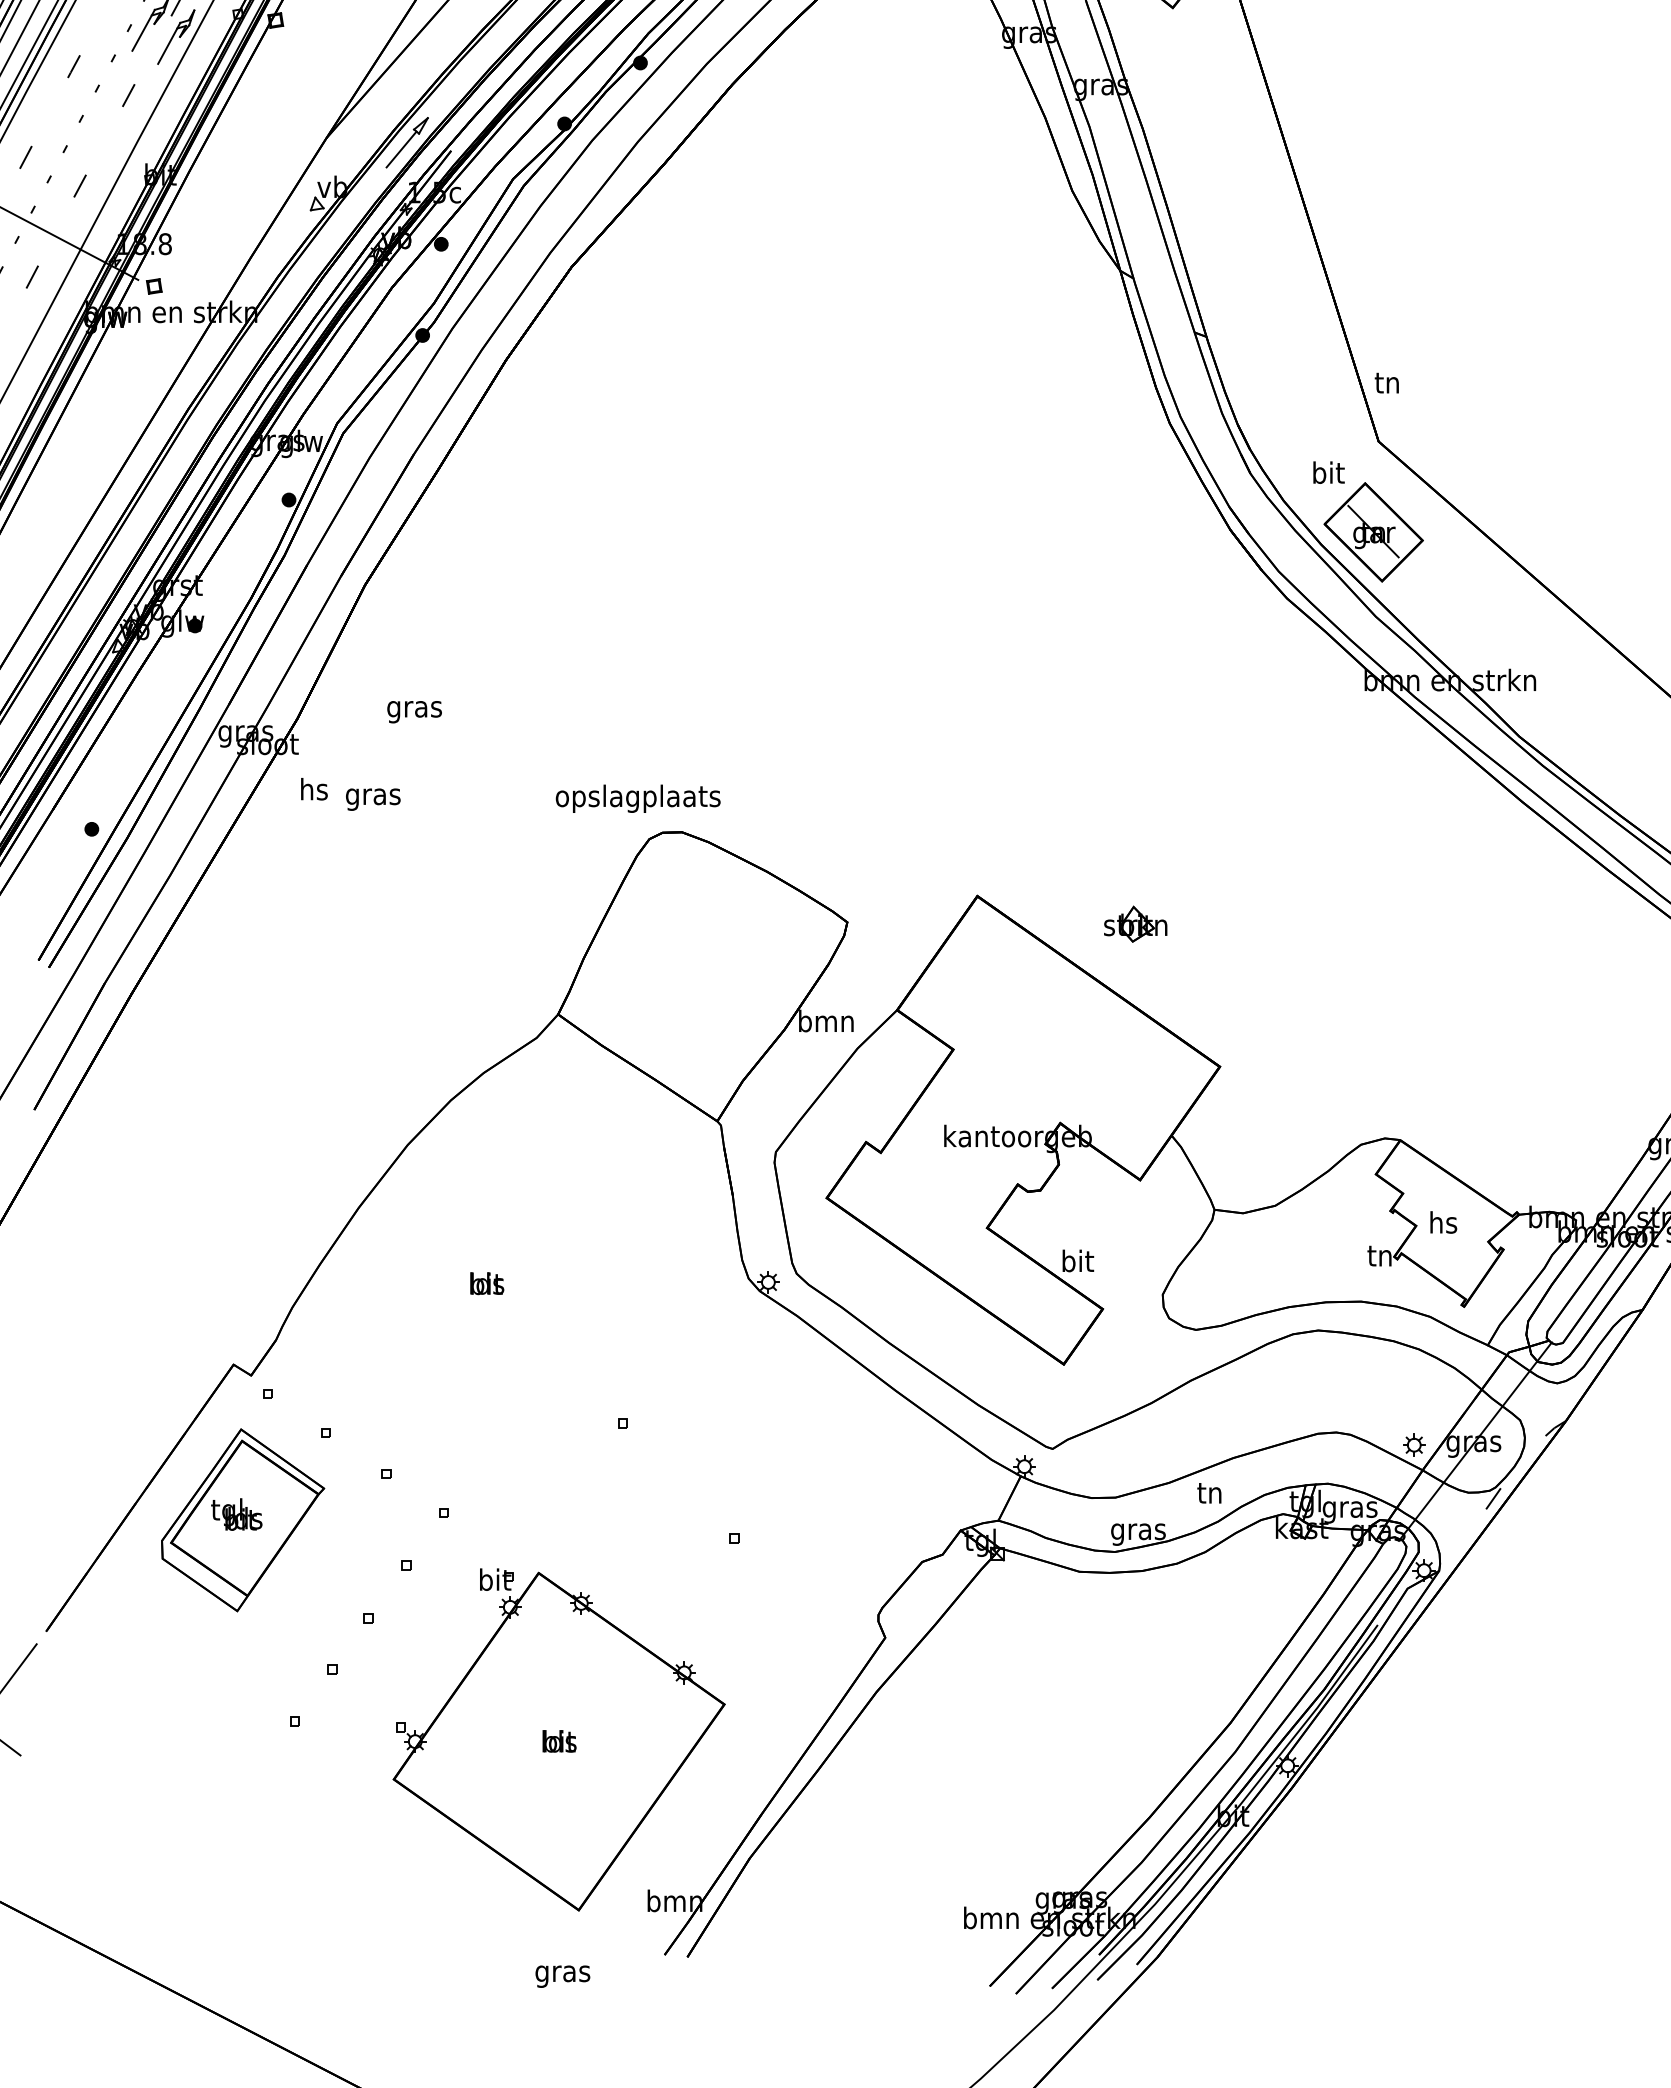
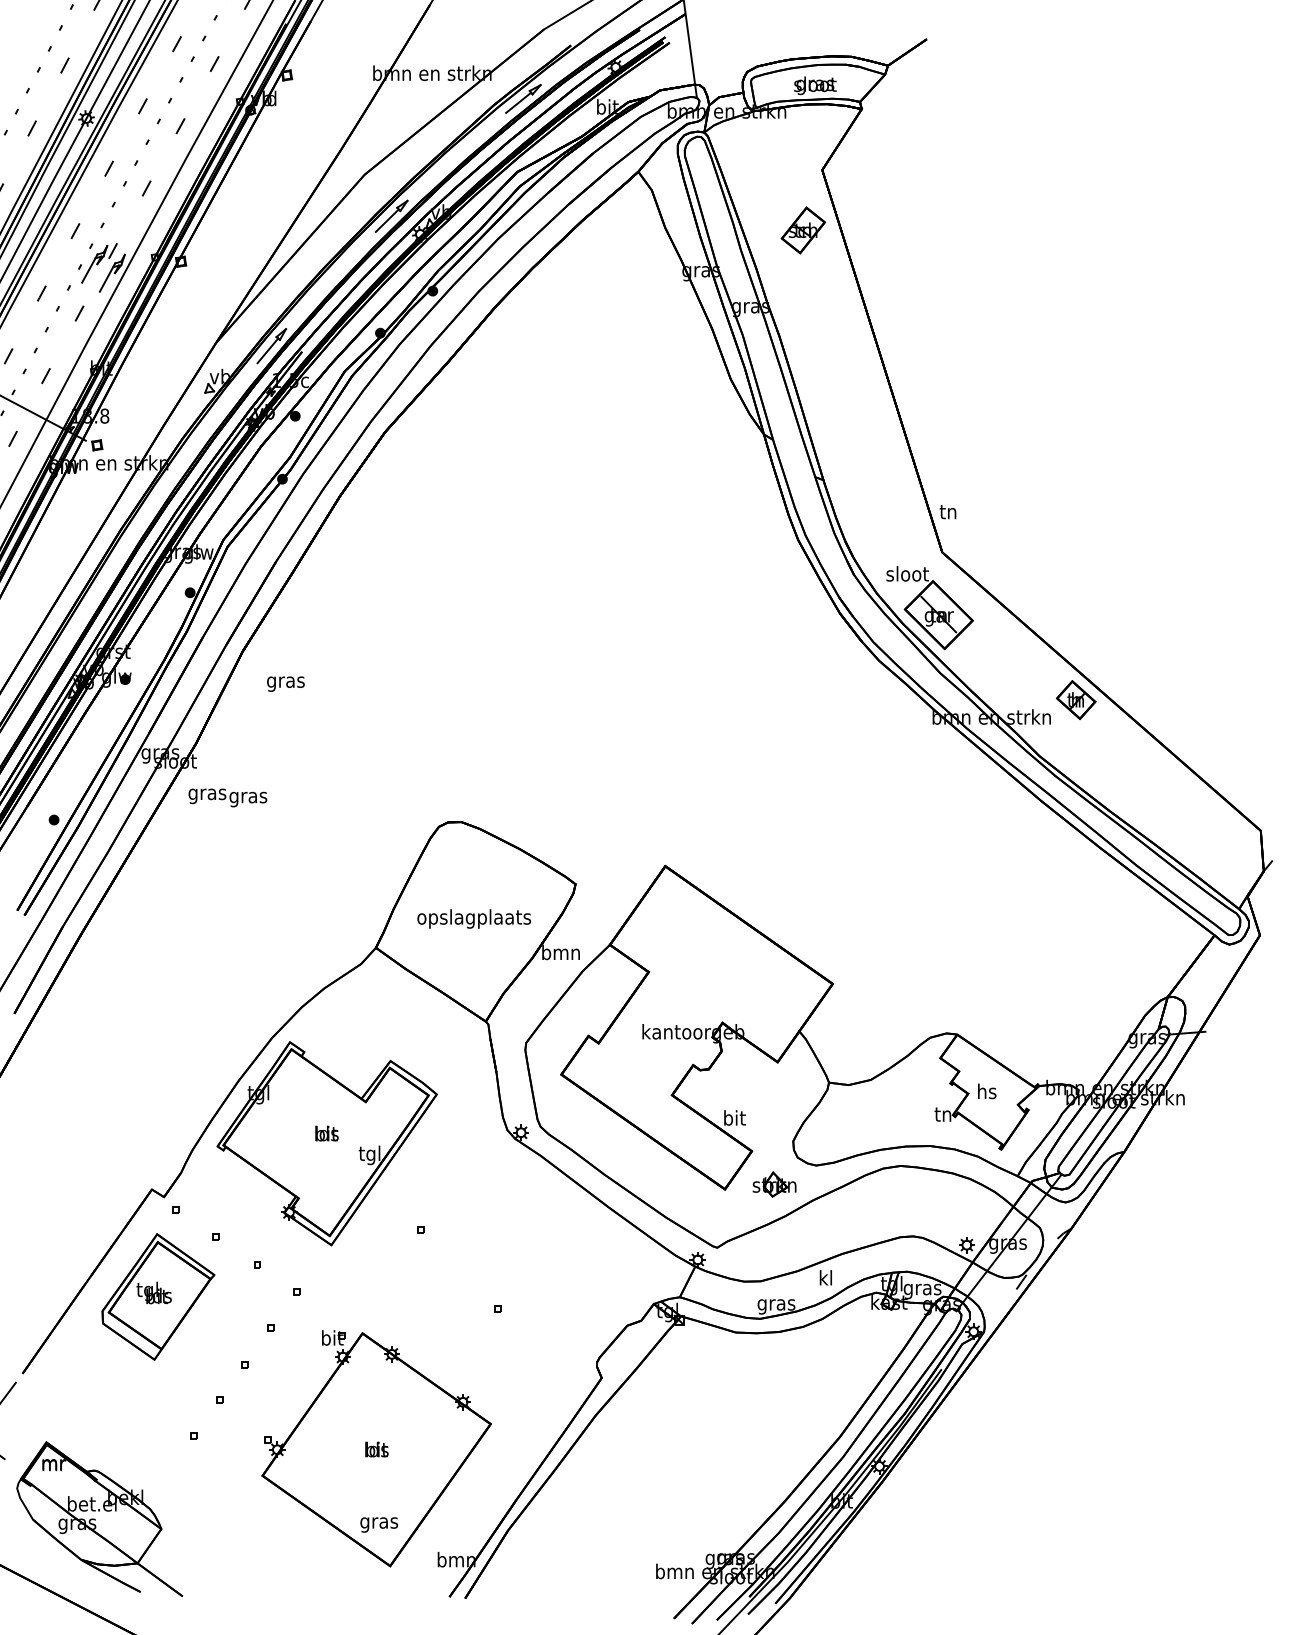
text: (1328, 472) -> (907, 573), bit -> sloot
part: (1573, 656) -> (1076, 700), added
text: (414, 711) -> (285, 683), moved
text: (314, 792) -> (207, 794), hs -> gras
text: (638, 798) -> (474, 918), moved
part: (1135, 924) -> (774, 1184), moved
part: (486, 1297) -> (326, 1143), added
text: (1209, 1492) -> (825, 1277), tn -> kl
part: (157, 1841) -> (99, 1518), added
text: (563, 1975) -> (379, 1524), moved

